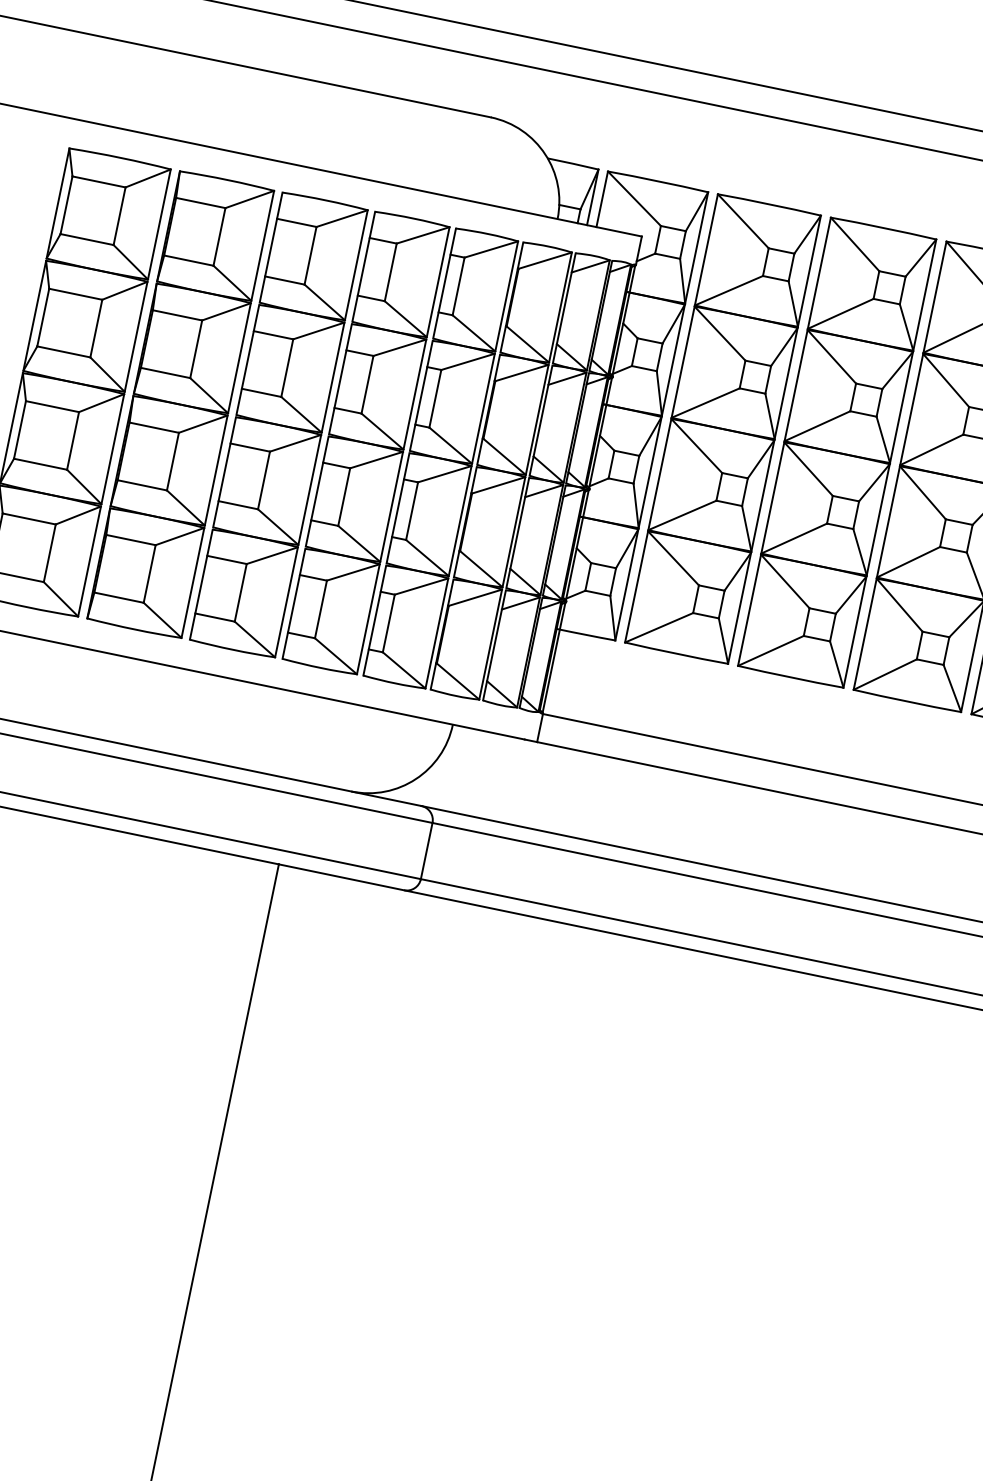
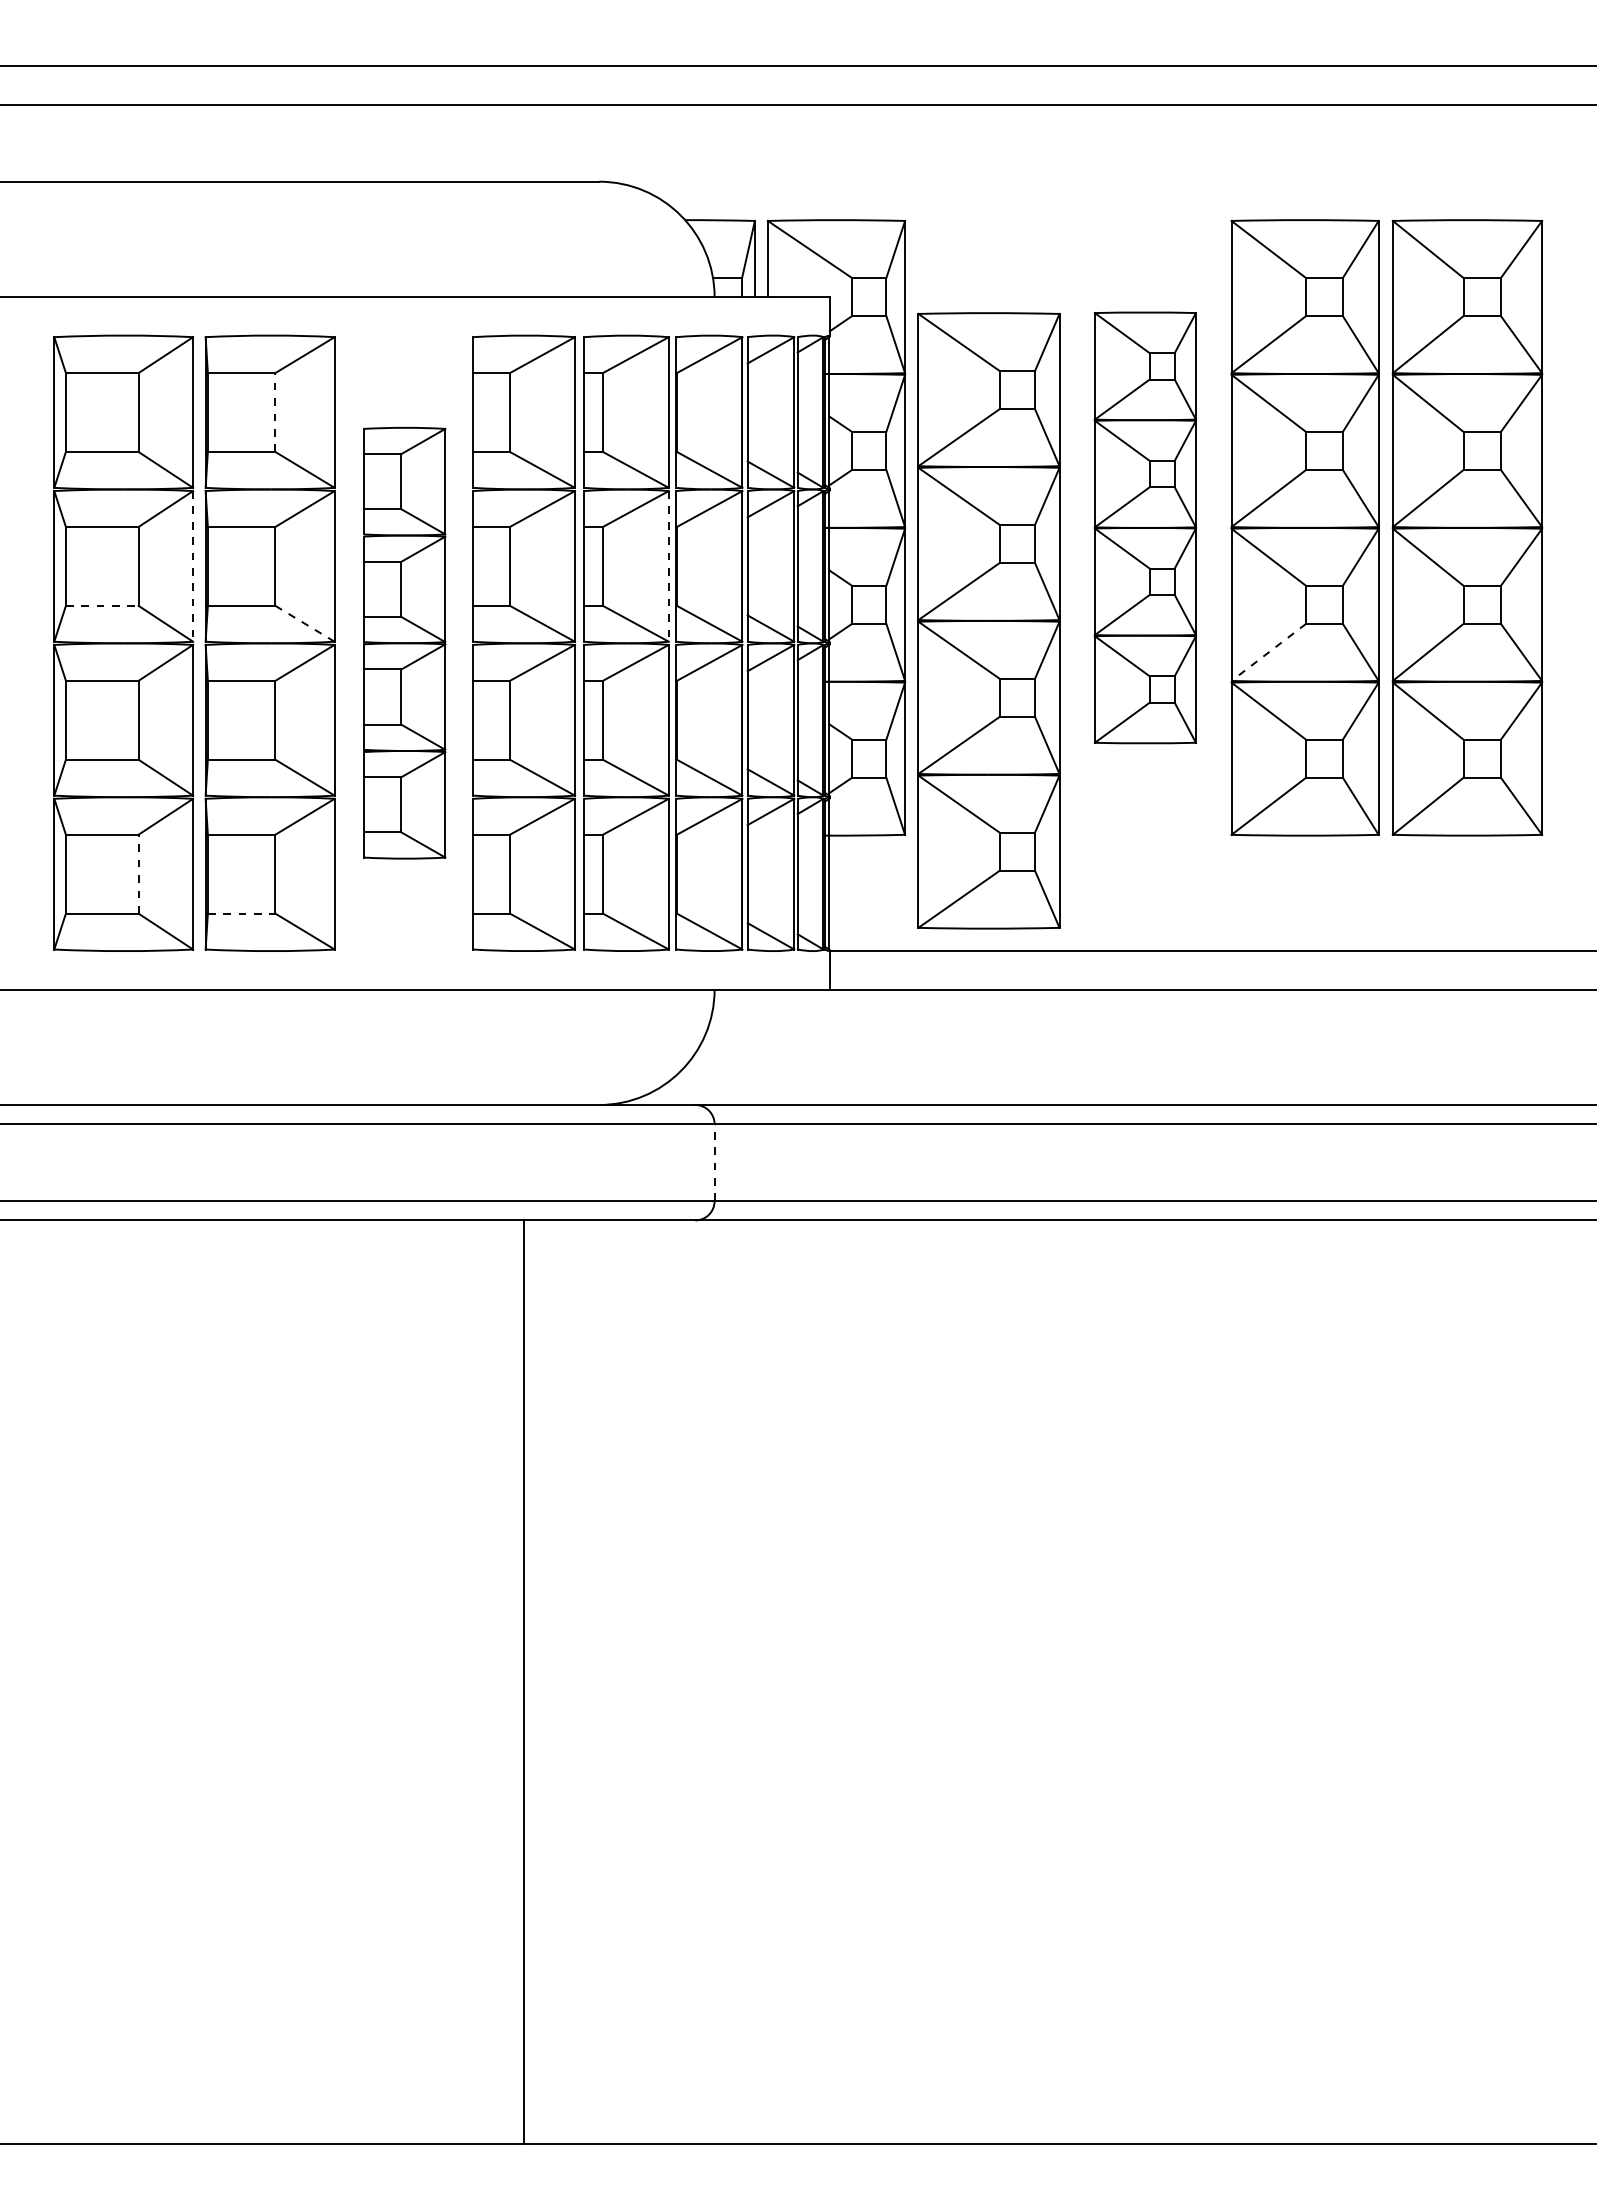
line: (219, 236) -> (275, 412), solid -> dashed
line: (136, 336) -> (193, 566), solid -> dashed
line: (64, 351) -> (102, 605), solid -> dashed
line: (209, 395) -> (305, 623), solid -> dashed
line: (483, 408) -> (668, 566), solid -> dashed
part: (278, 424) -> (404, 642), size x0.7
part: (722, 428) -> (988, 620), moved
part: (837, 452) -> (1145, 527), size x0.7
line: (49, 552) -> (138, 873), solid -> dashed
line: (908, 562) -> (1268, 652), solid -> dashed
line: (118, 597) -> (241, 913), solid -> dashed
line: (426, 850) -> (714, 1162), solid -> dashed

